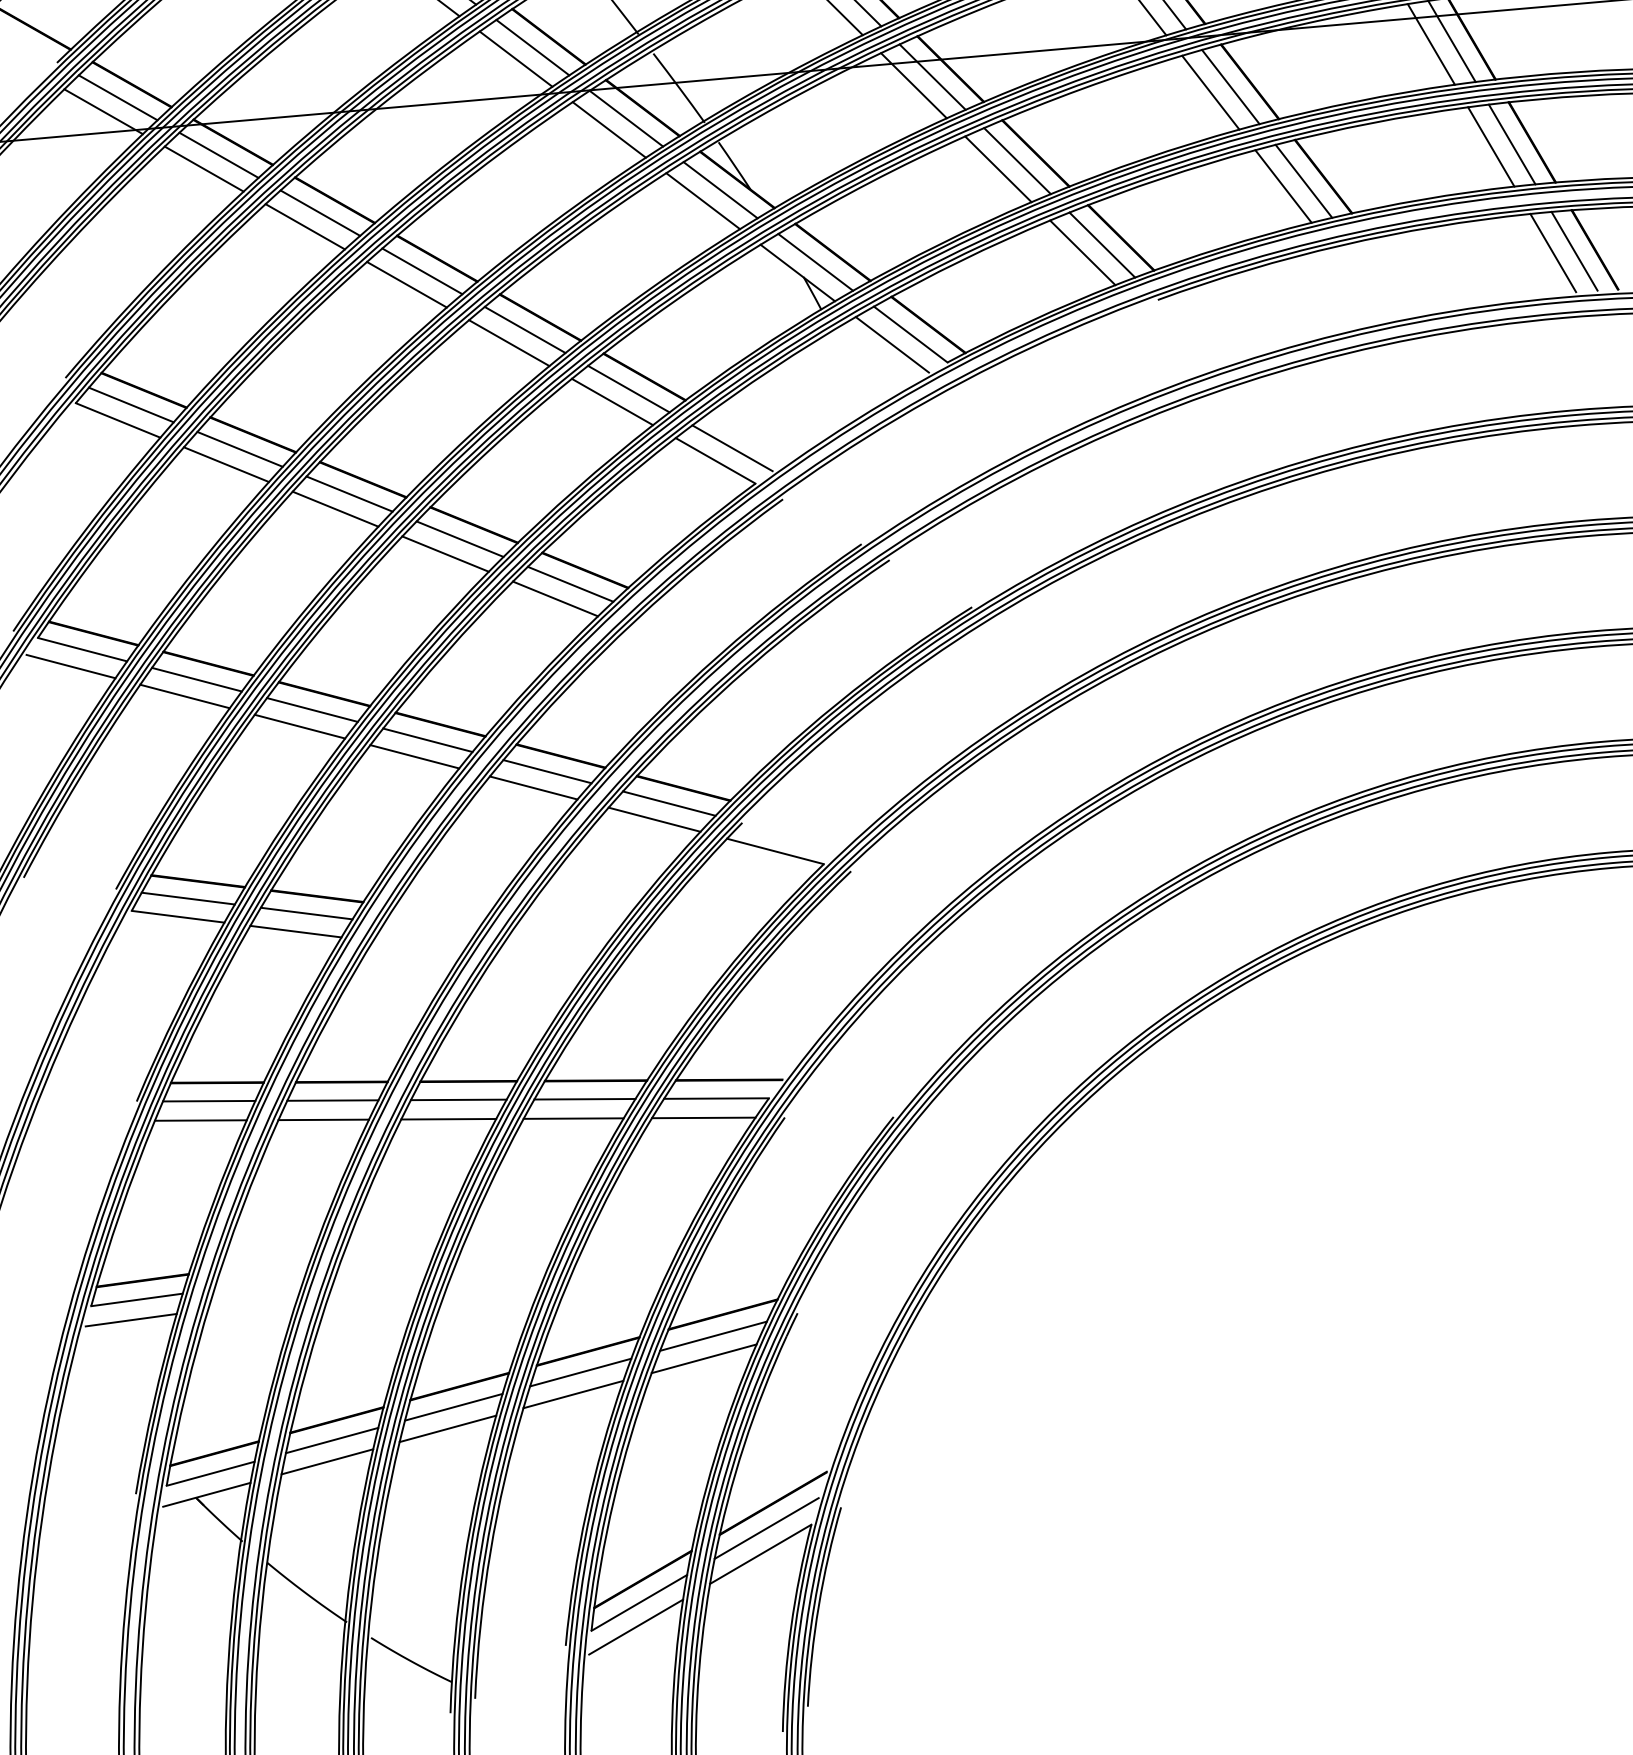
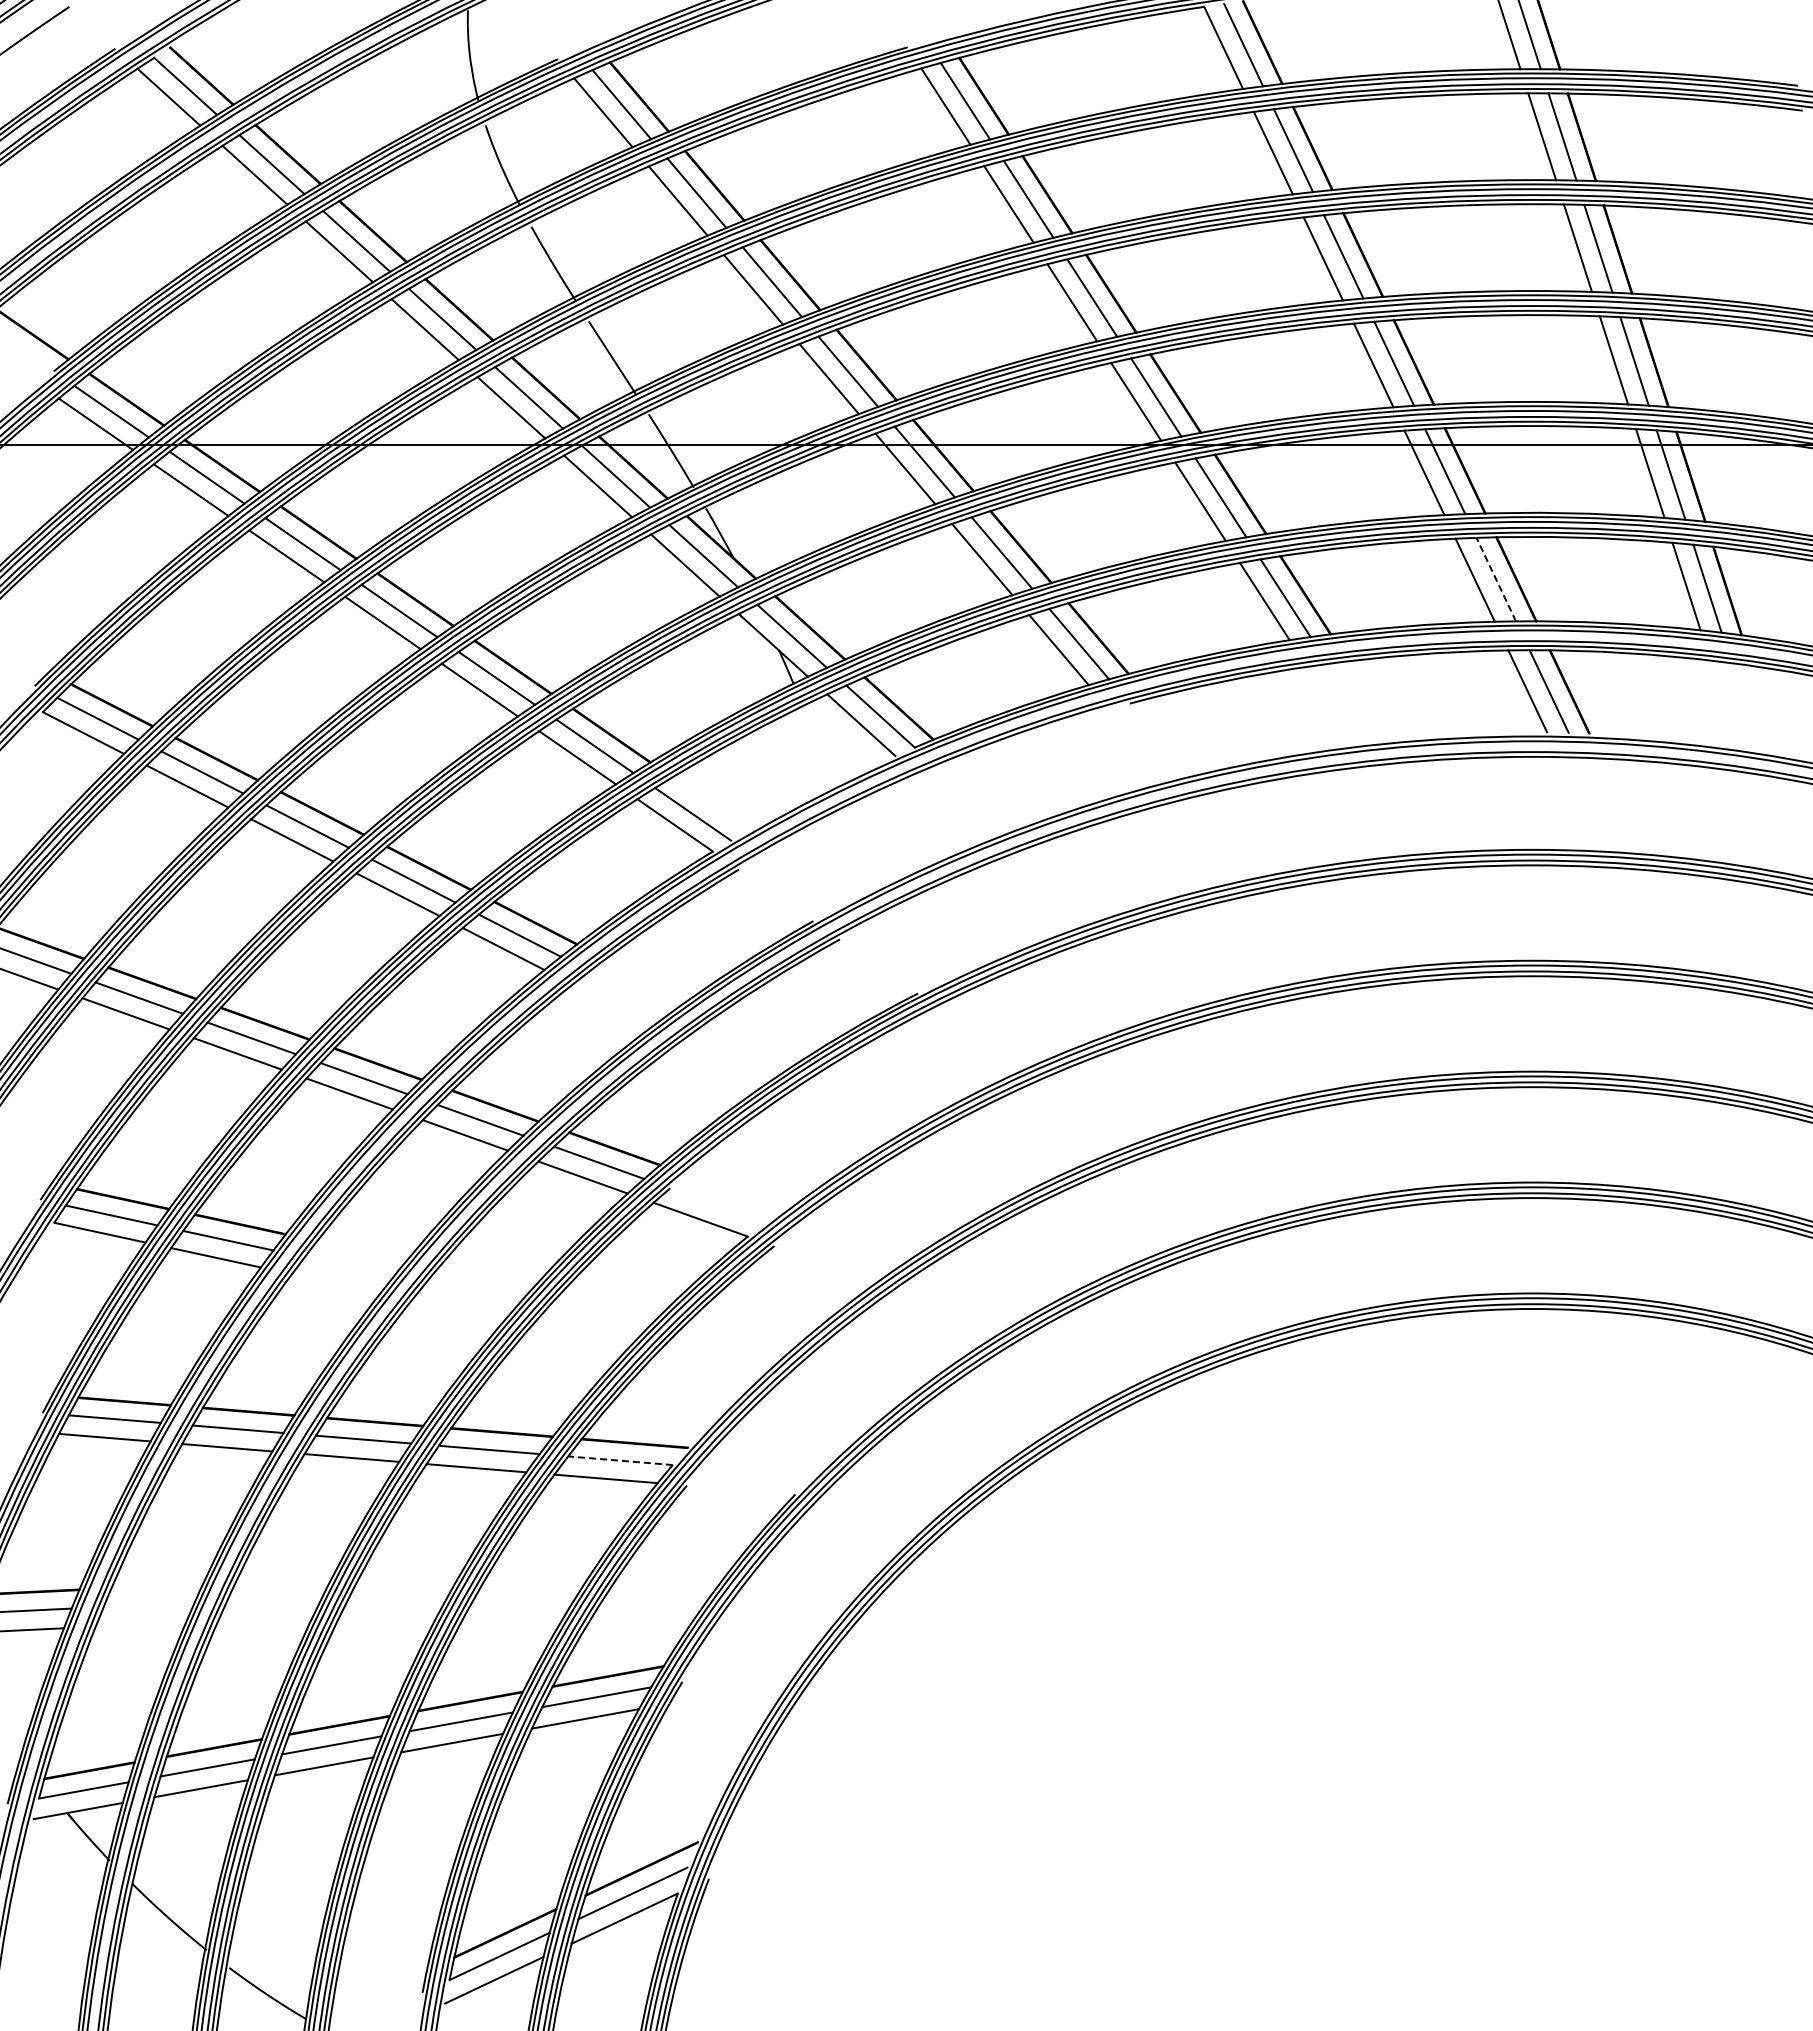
line: (1512, 144) -> (1496, 579), solid -> dashed
line: (715, 1098) -> (619, 1460), solid -> dashed

